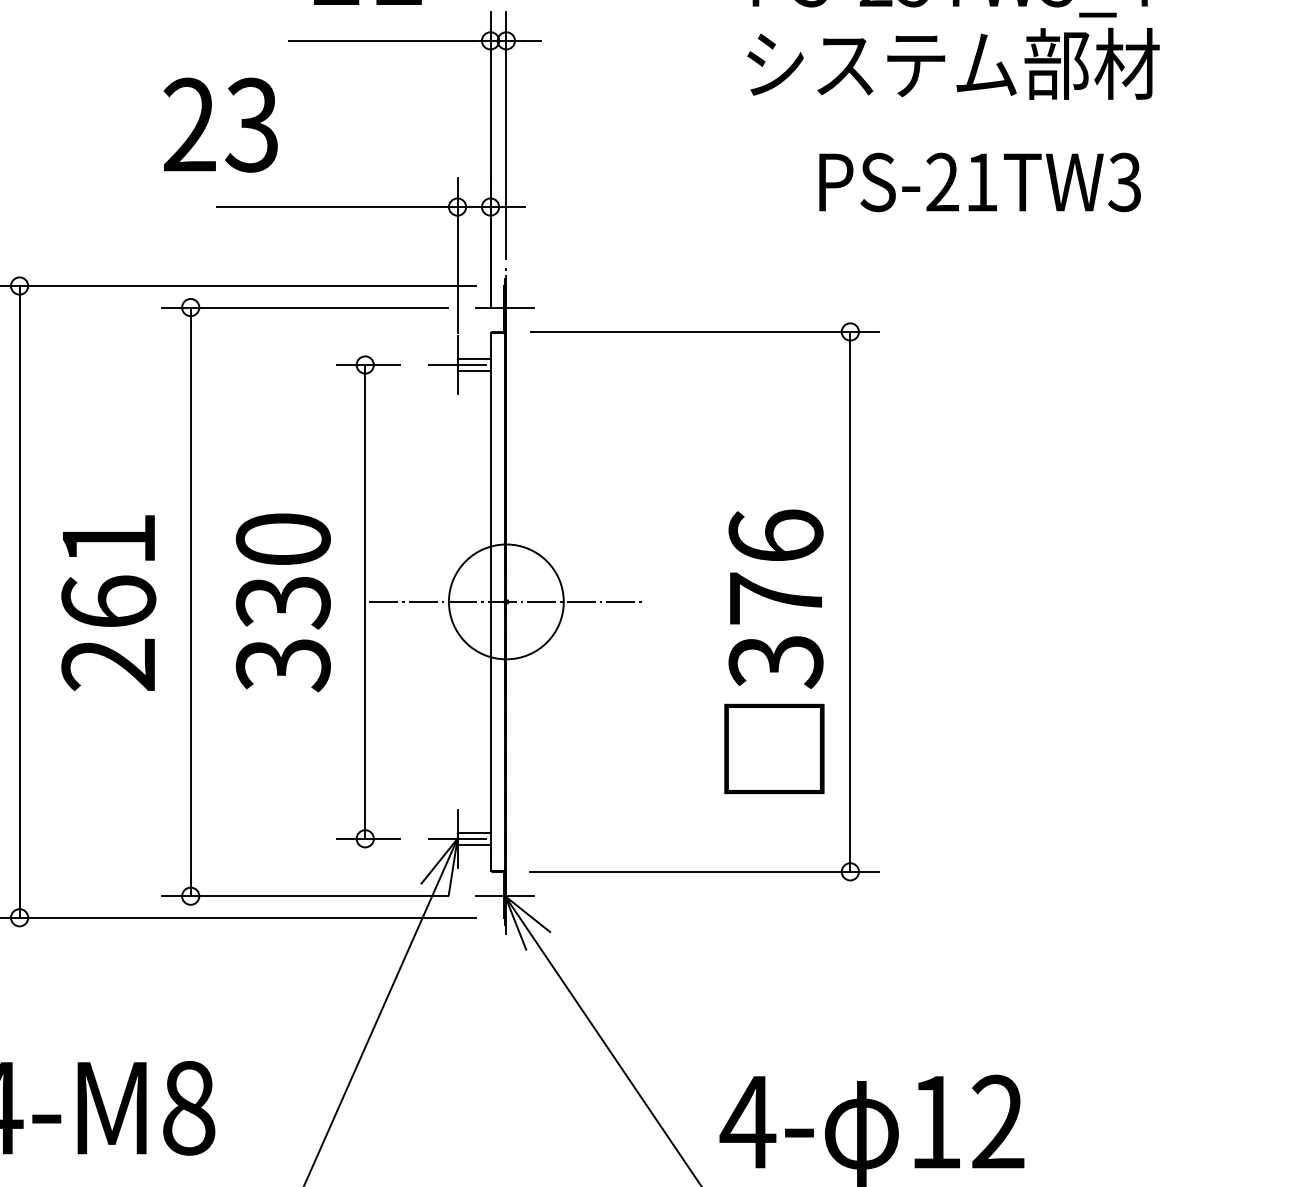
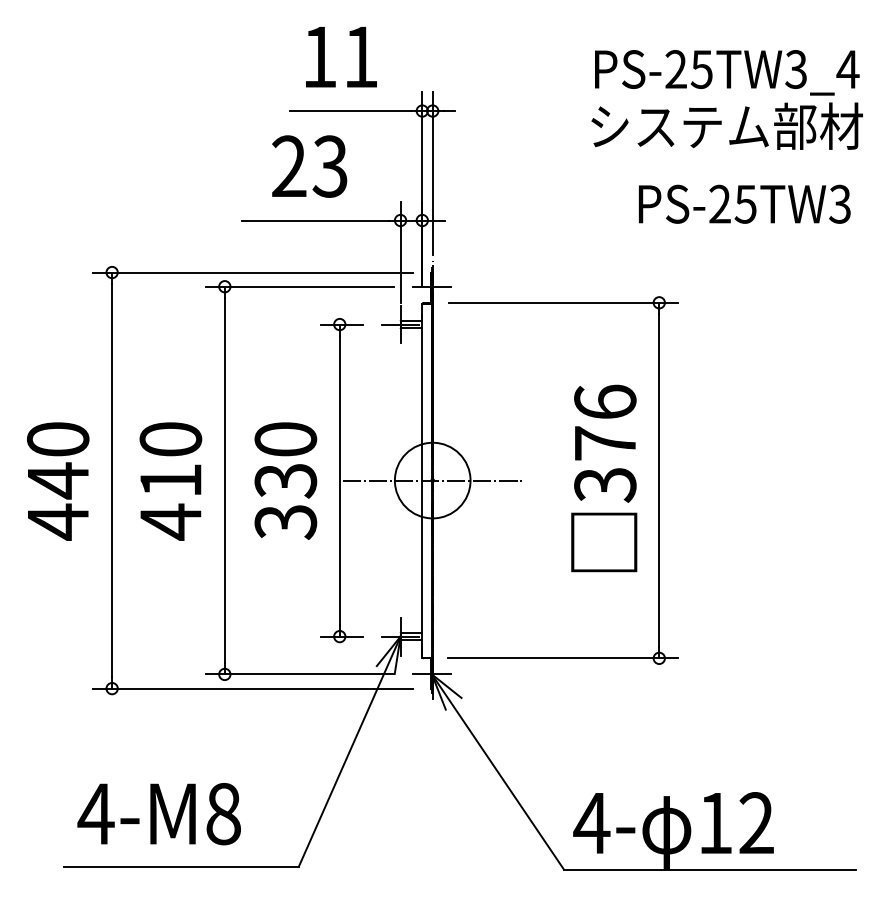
text: (220, 125) -> (309, 166), moved
text: (981, 182) -> (745, 204), PS-21TW3 -> PS-25TW3
text: (108, 603) -> (170, 481), 261 -> 410
text: (774, 651) -> (604, 478), moved

